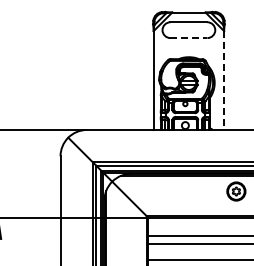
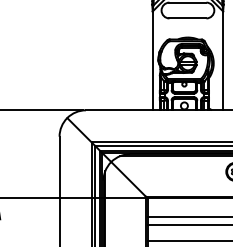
line: (189, 38) -> (188, 18), dashed -> solid
line: (224, 81) -> (223, 61), dashed -> solid

